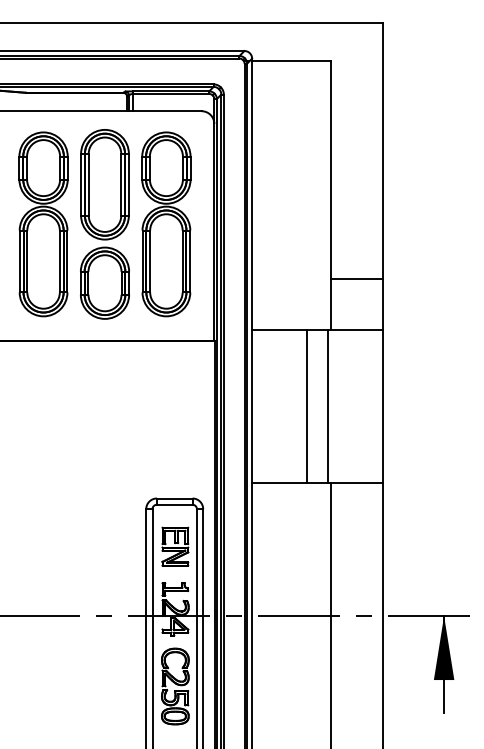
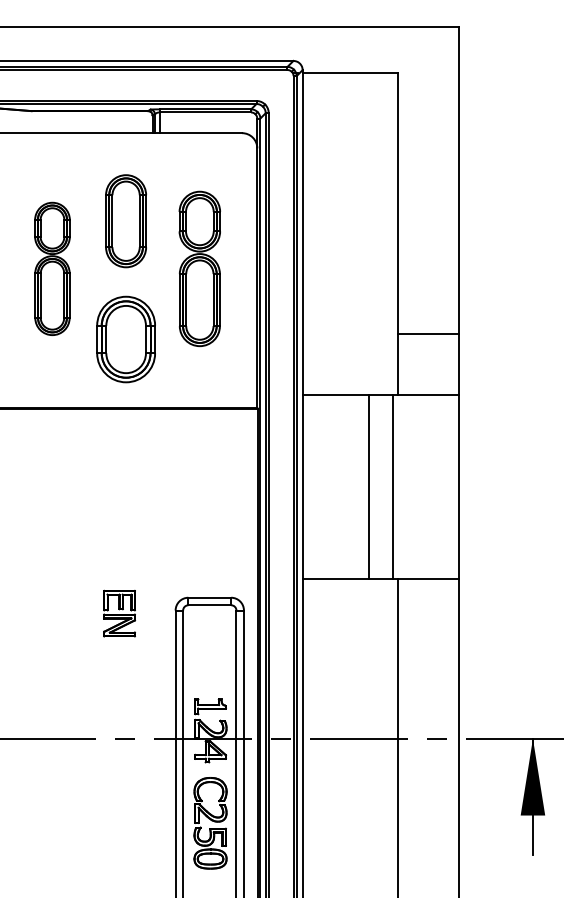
part: (104, 184) -> (125, 220), size x0.7
part: (43, 224) -> (52, 268), size x0.6
part: (166, 224) -> (199, 268), size x0.7
part: (175, 546) -> (119, 613), moved

